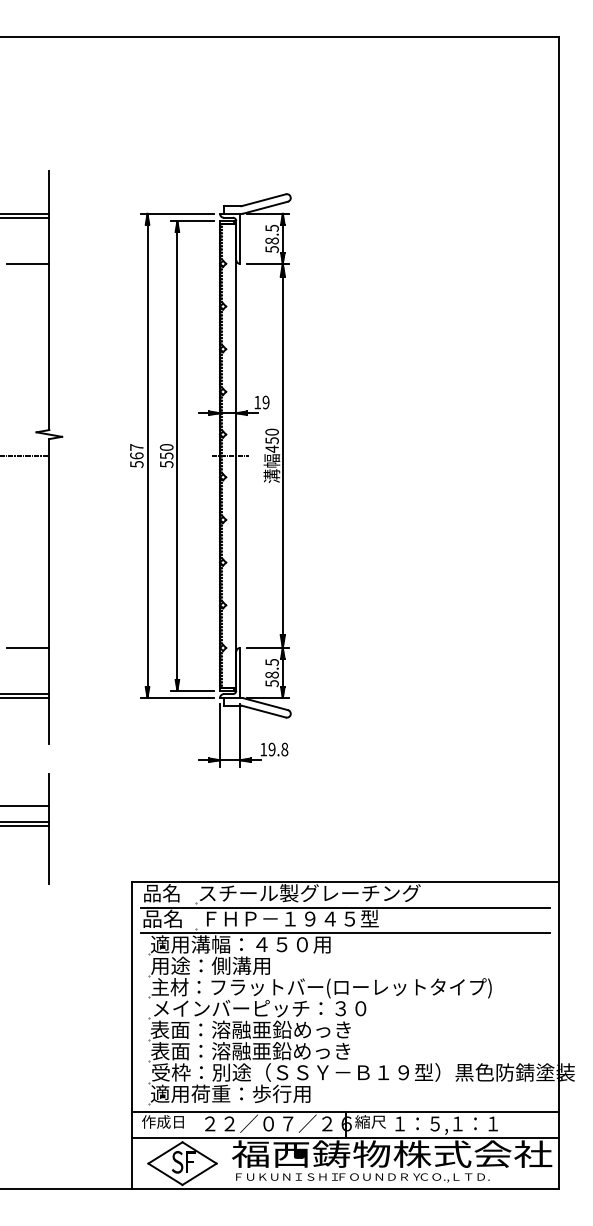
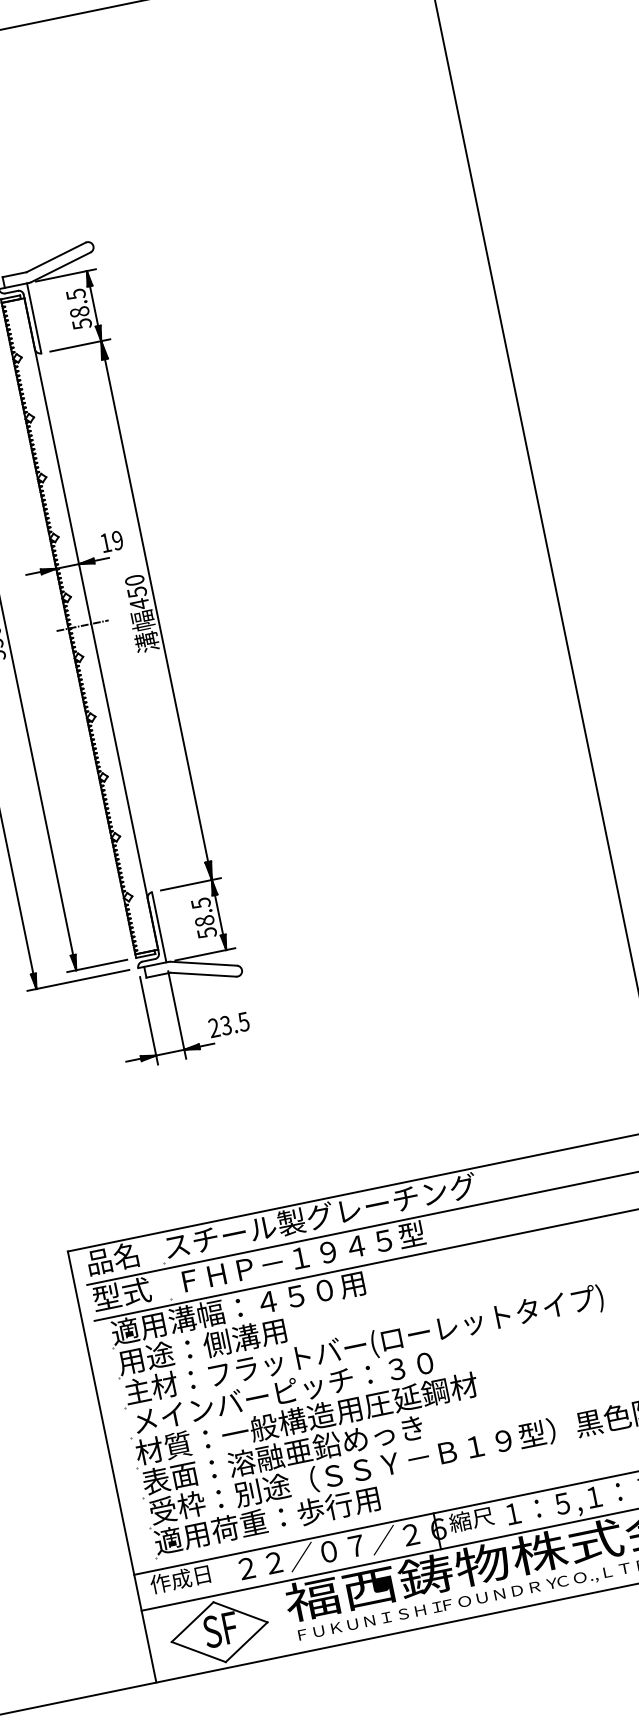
text: (274, 749) -> (229, 1024), 19.8 -> 23.5
text: (162, 918) -> (120, 1294), 品名 -> 型式
text: (271, 1029) -> (305, 1418), 表面：溶融亜鉛めっき -> 材質：一般構造用圧延鋼材

